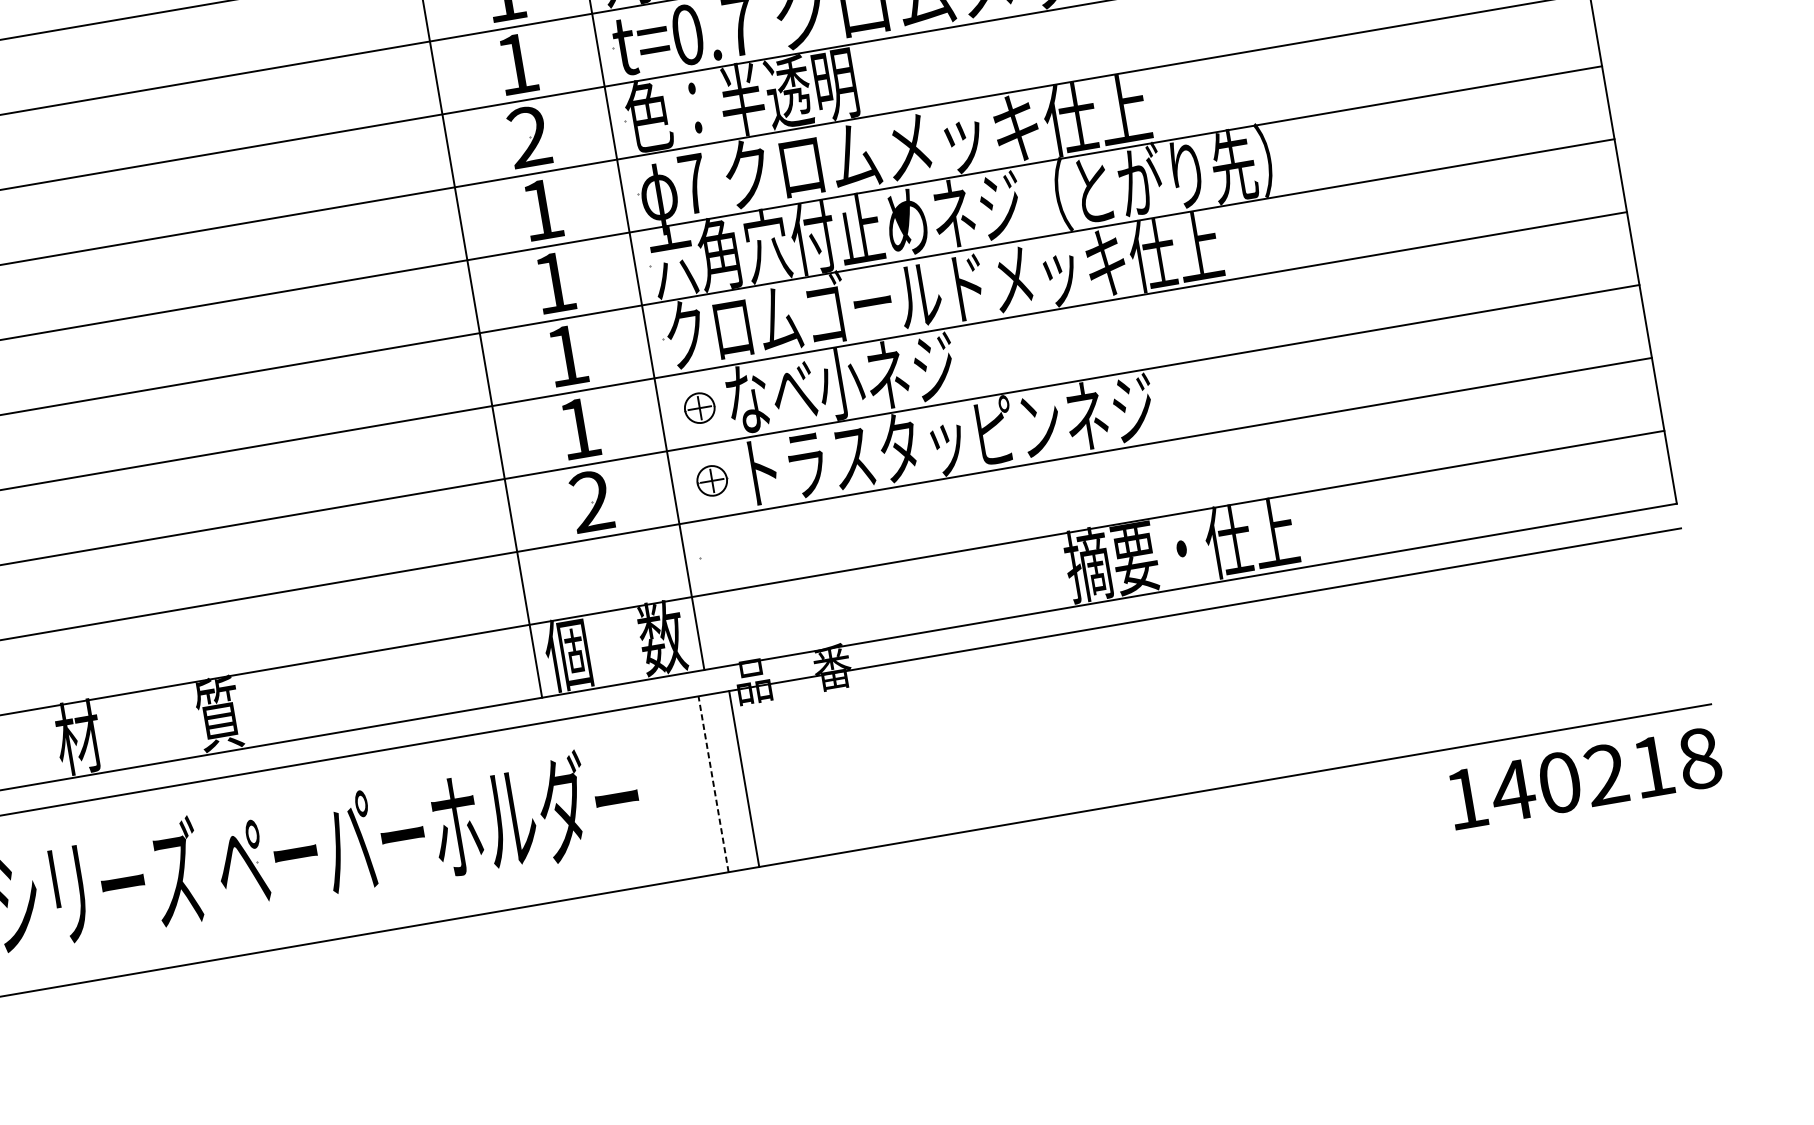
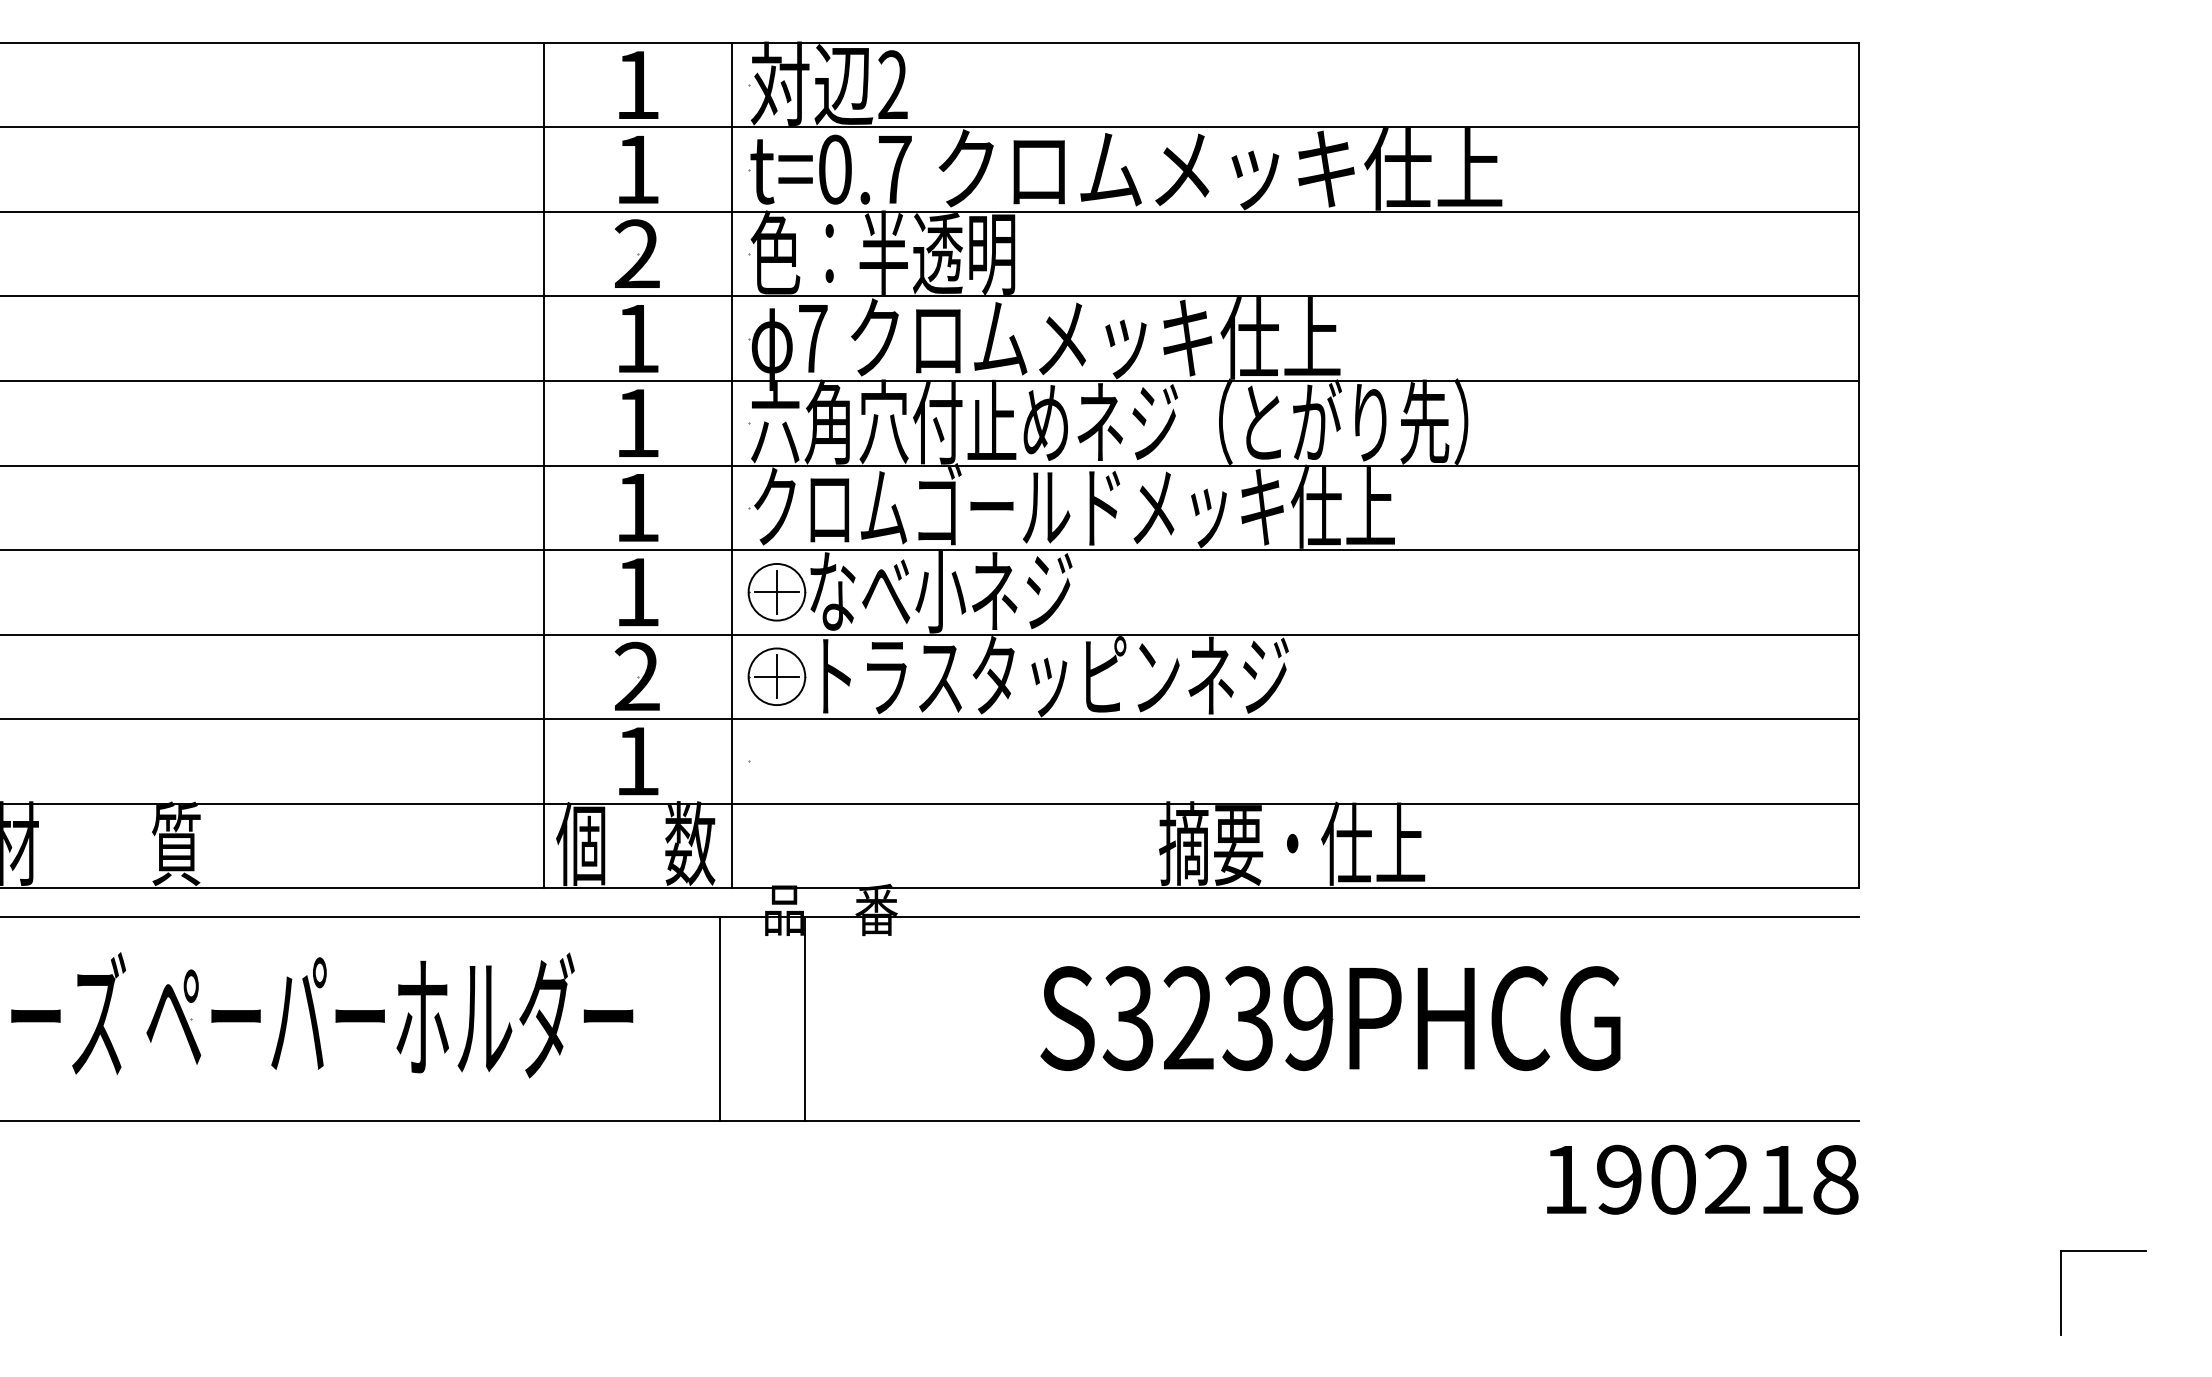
part: (699, 408) -> (776, 592), size x1.67
part: (711, 480) -> (776, 676), size x1.67
part: (605, 574) -> (638, 761), added
part: (1240, 694) -> (1330, 1018), added
line: (744, 778) -> (804, 1018), moved
line: (713, 784) -> (720, 1018), dashed -> solid
text: (1512, 790) -> (1618, 1179), 140218 -> 190218

